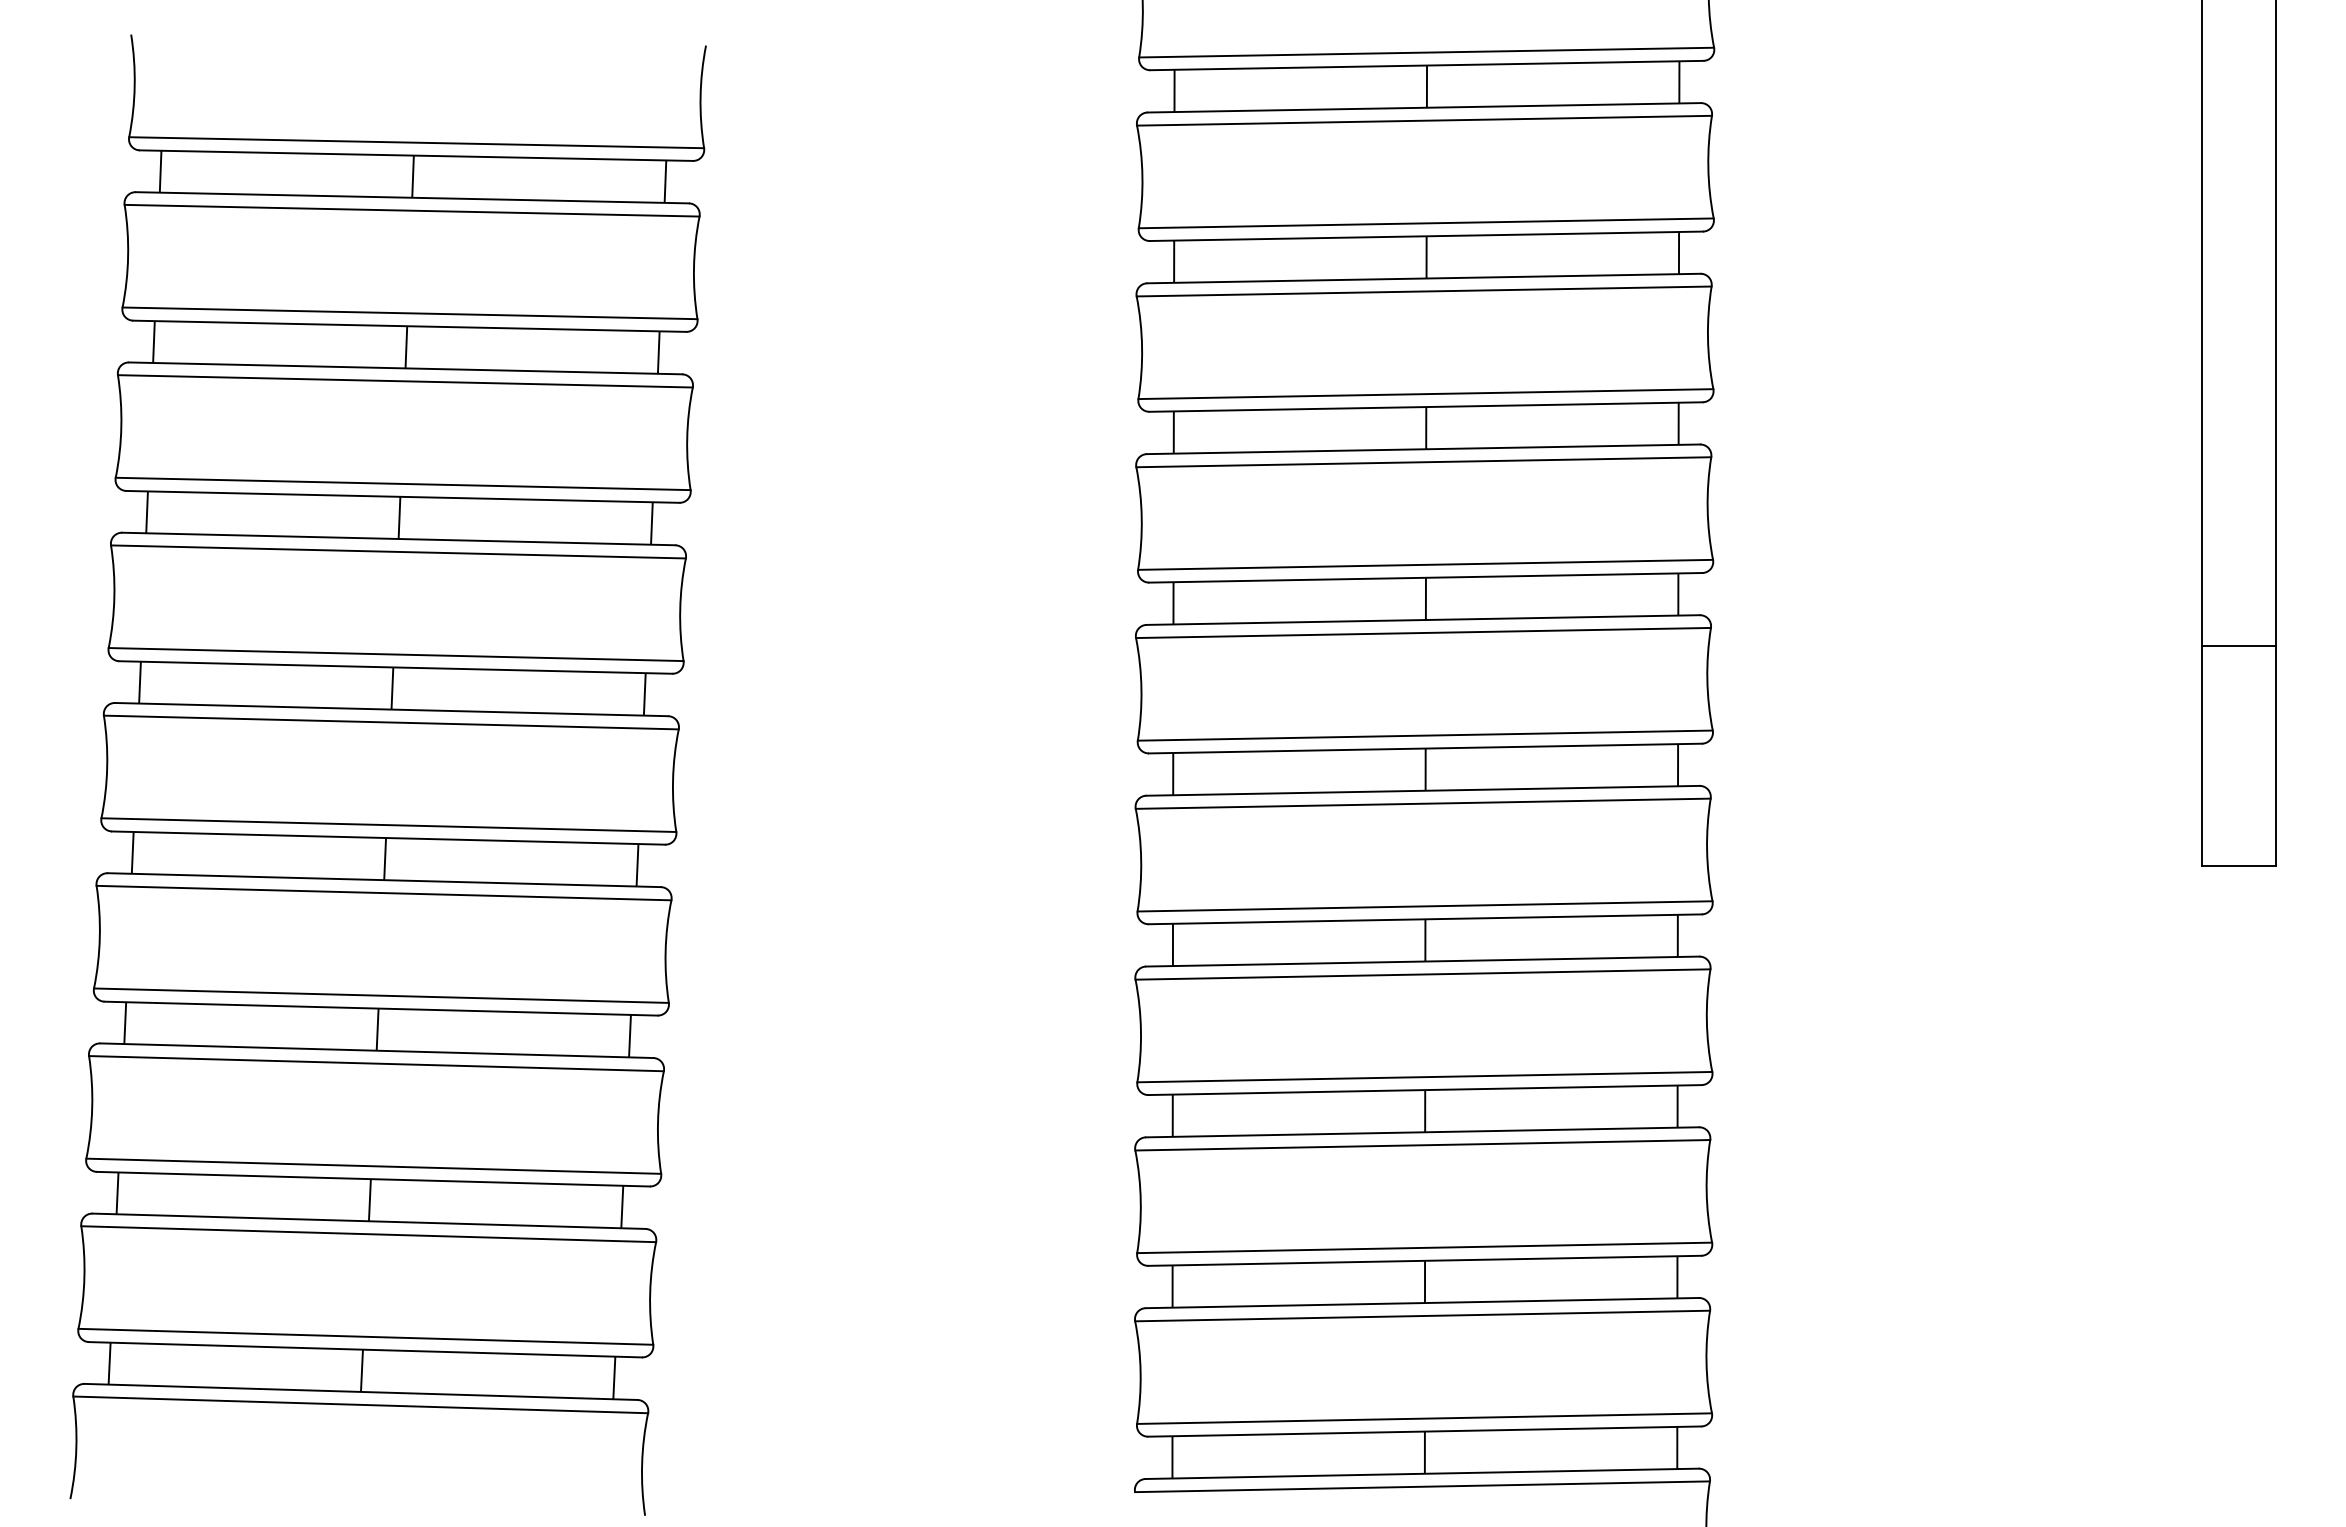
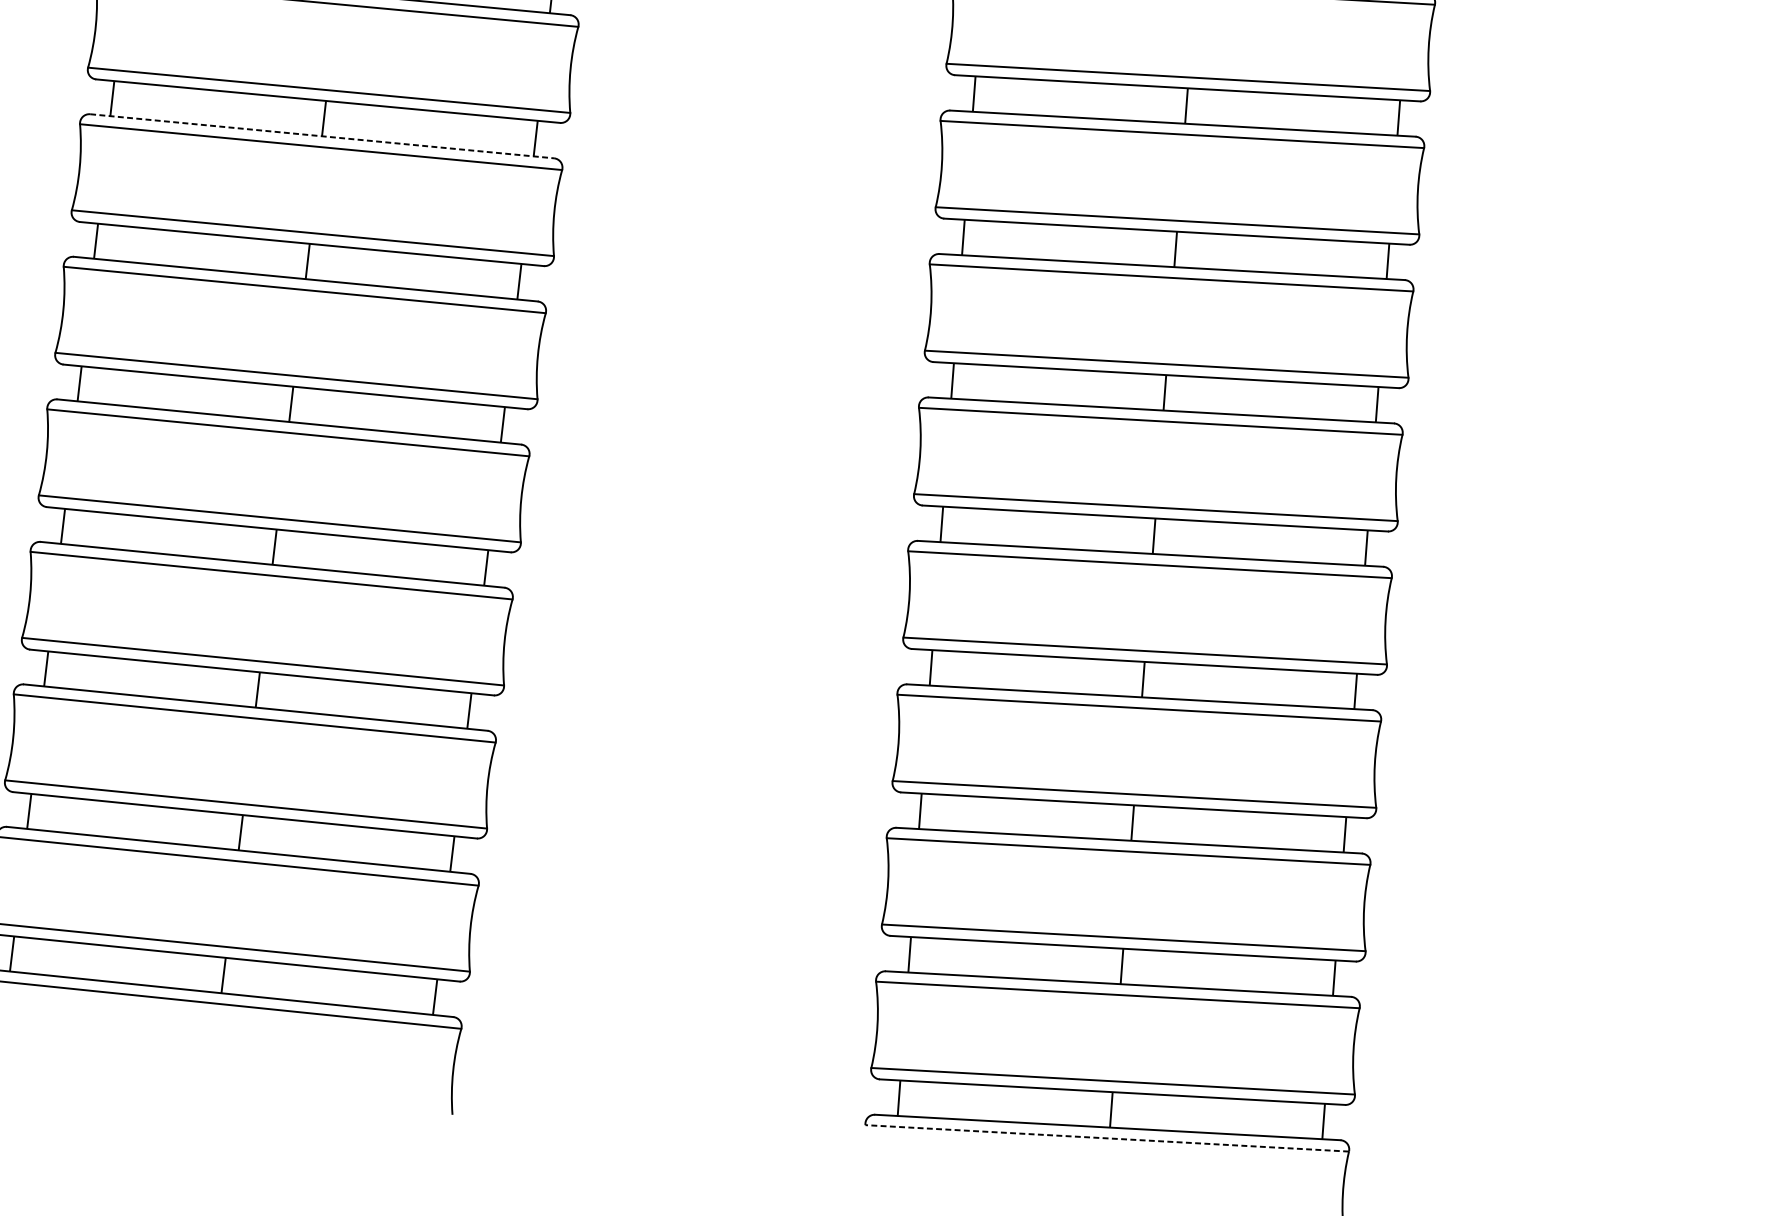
line: (405, 368) -> (322, 136), solid -> dashed
line: (1422, 1486) -> (1107, 1138), solid -> dashed

